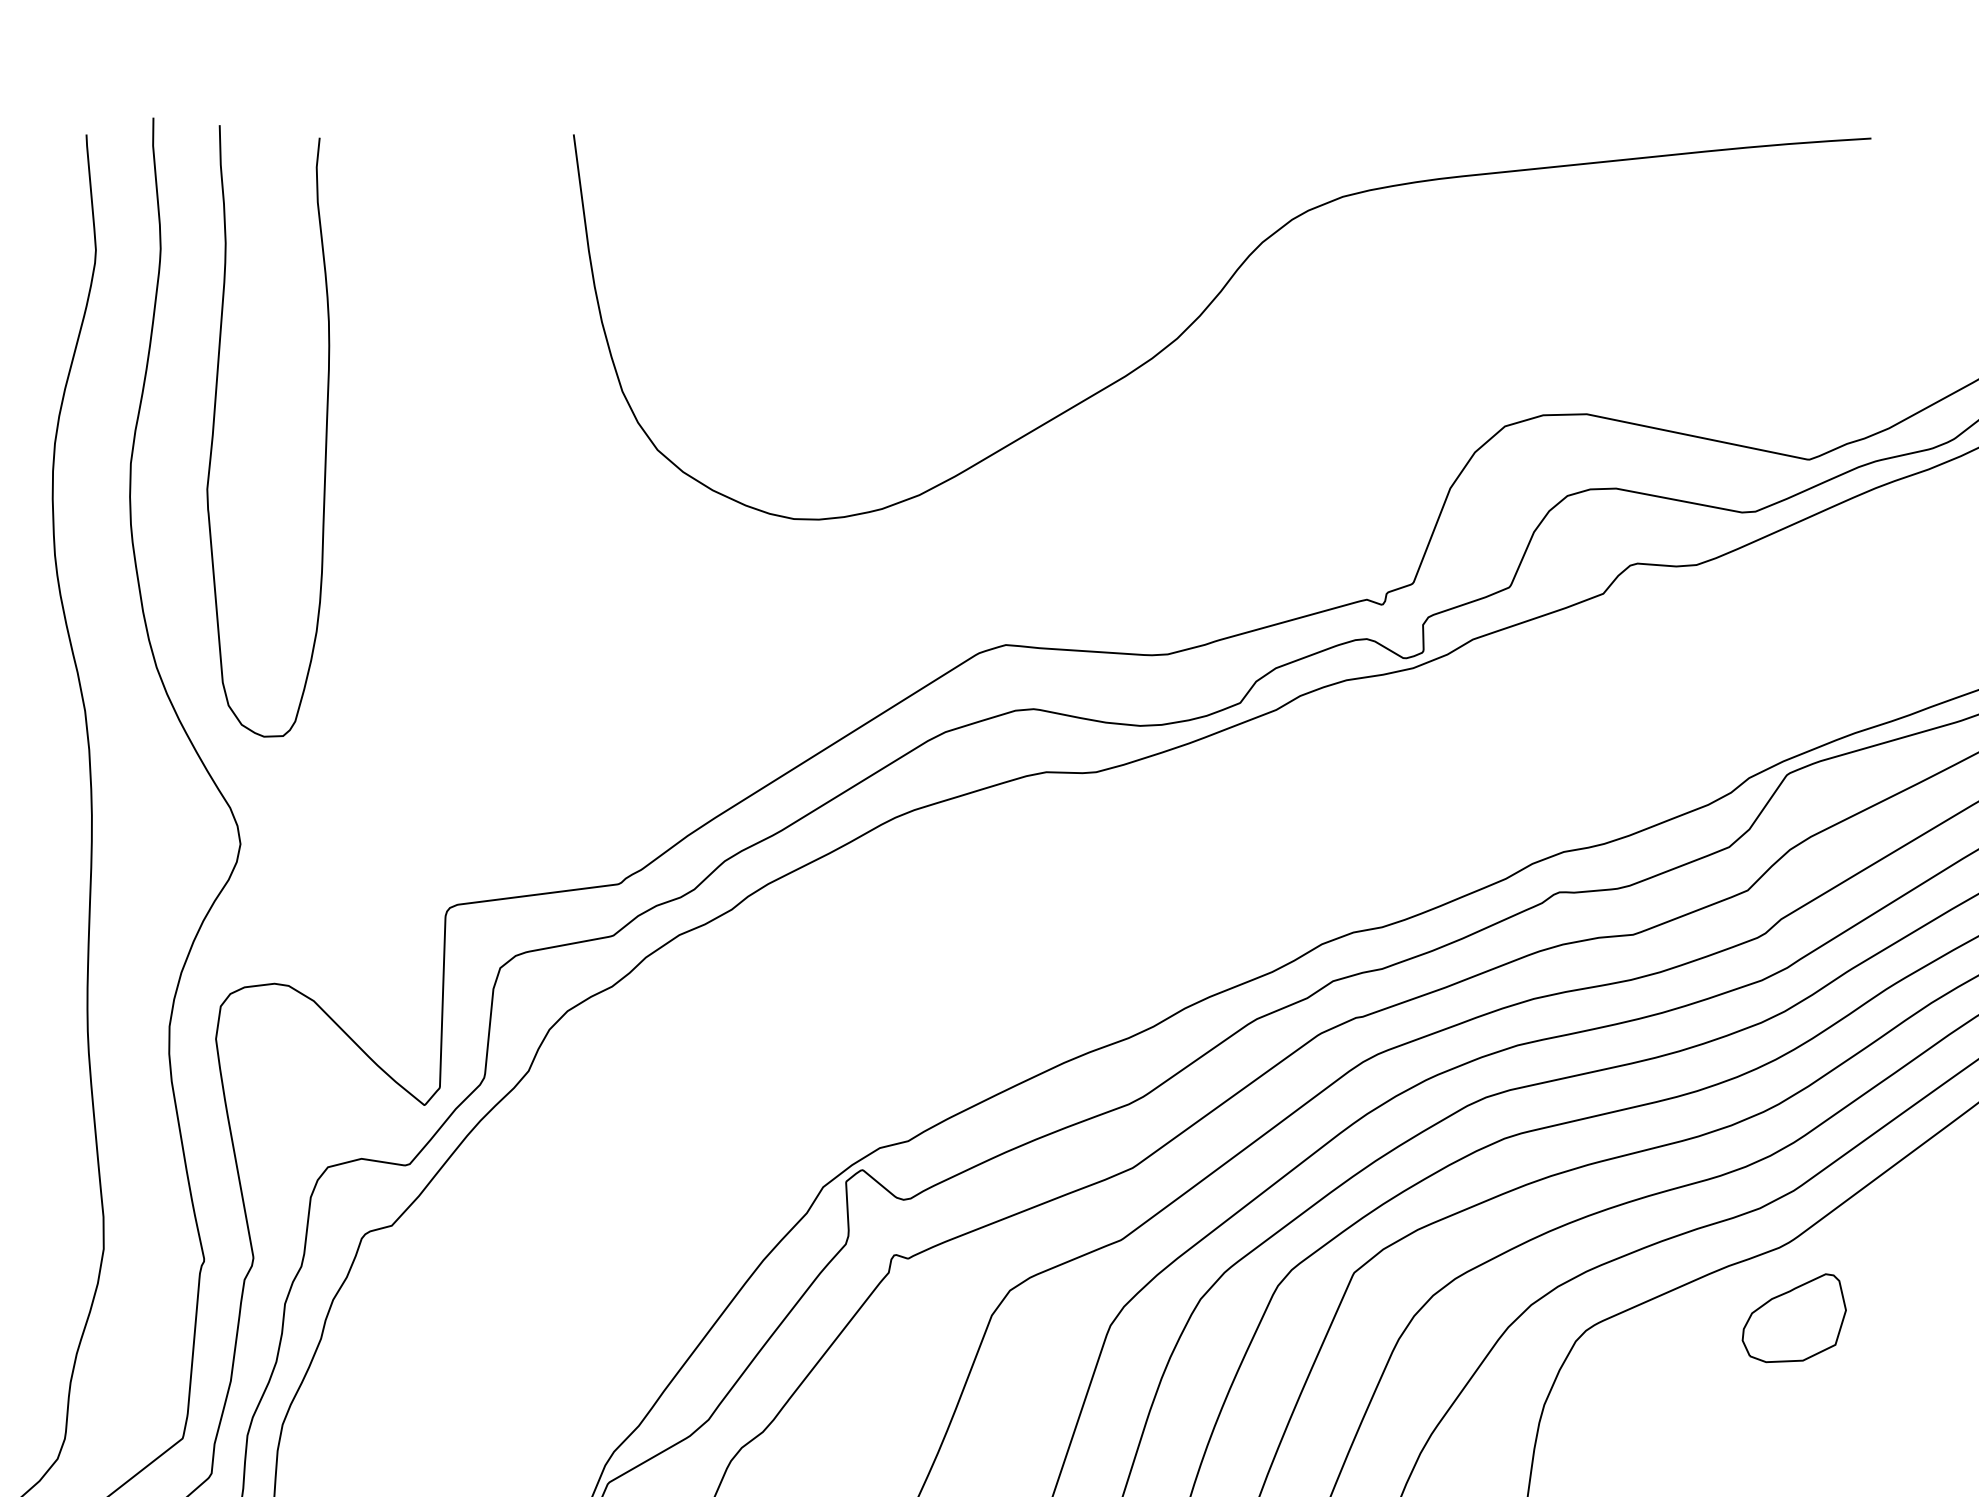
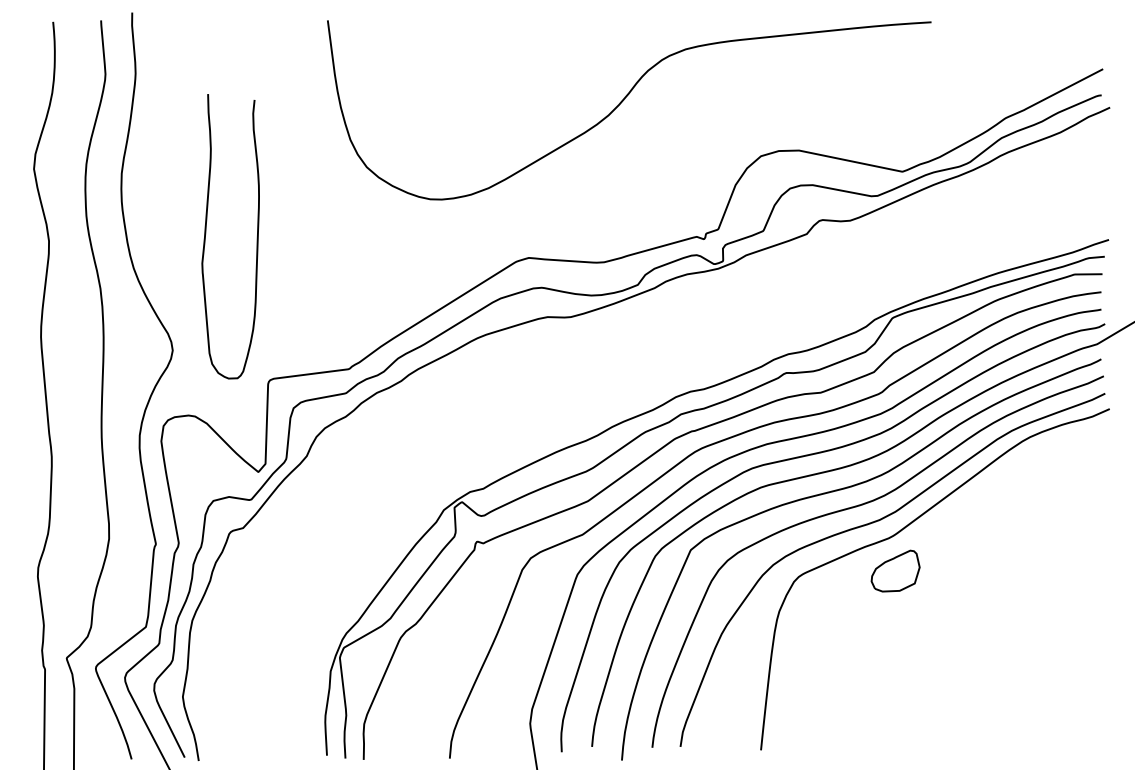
curve: (216, 427) -> (206, 234), moved

